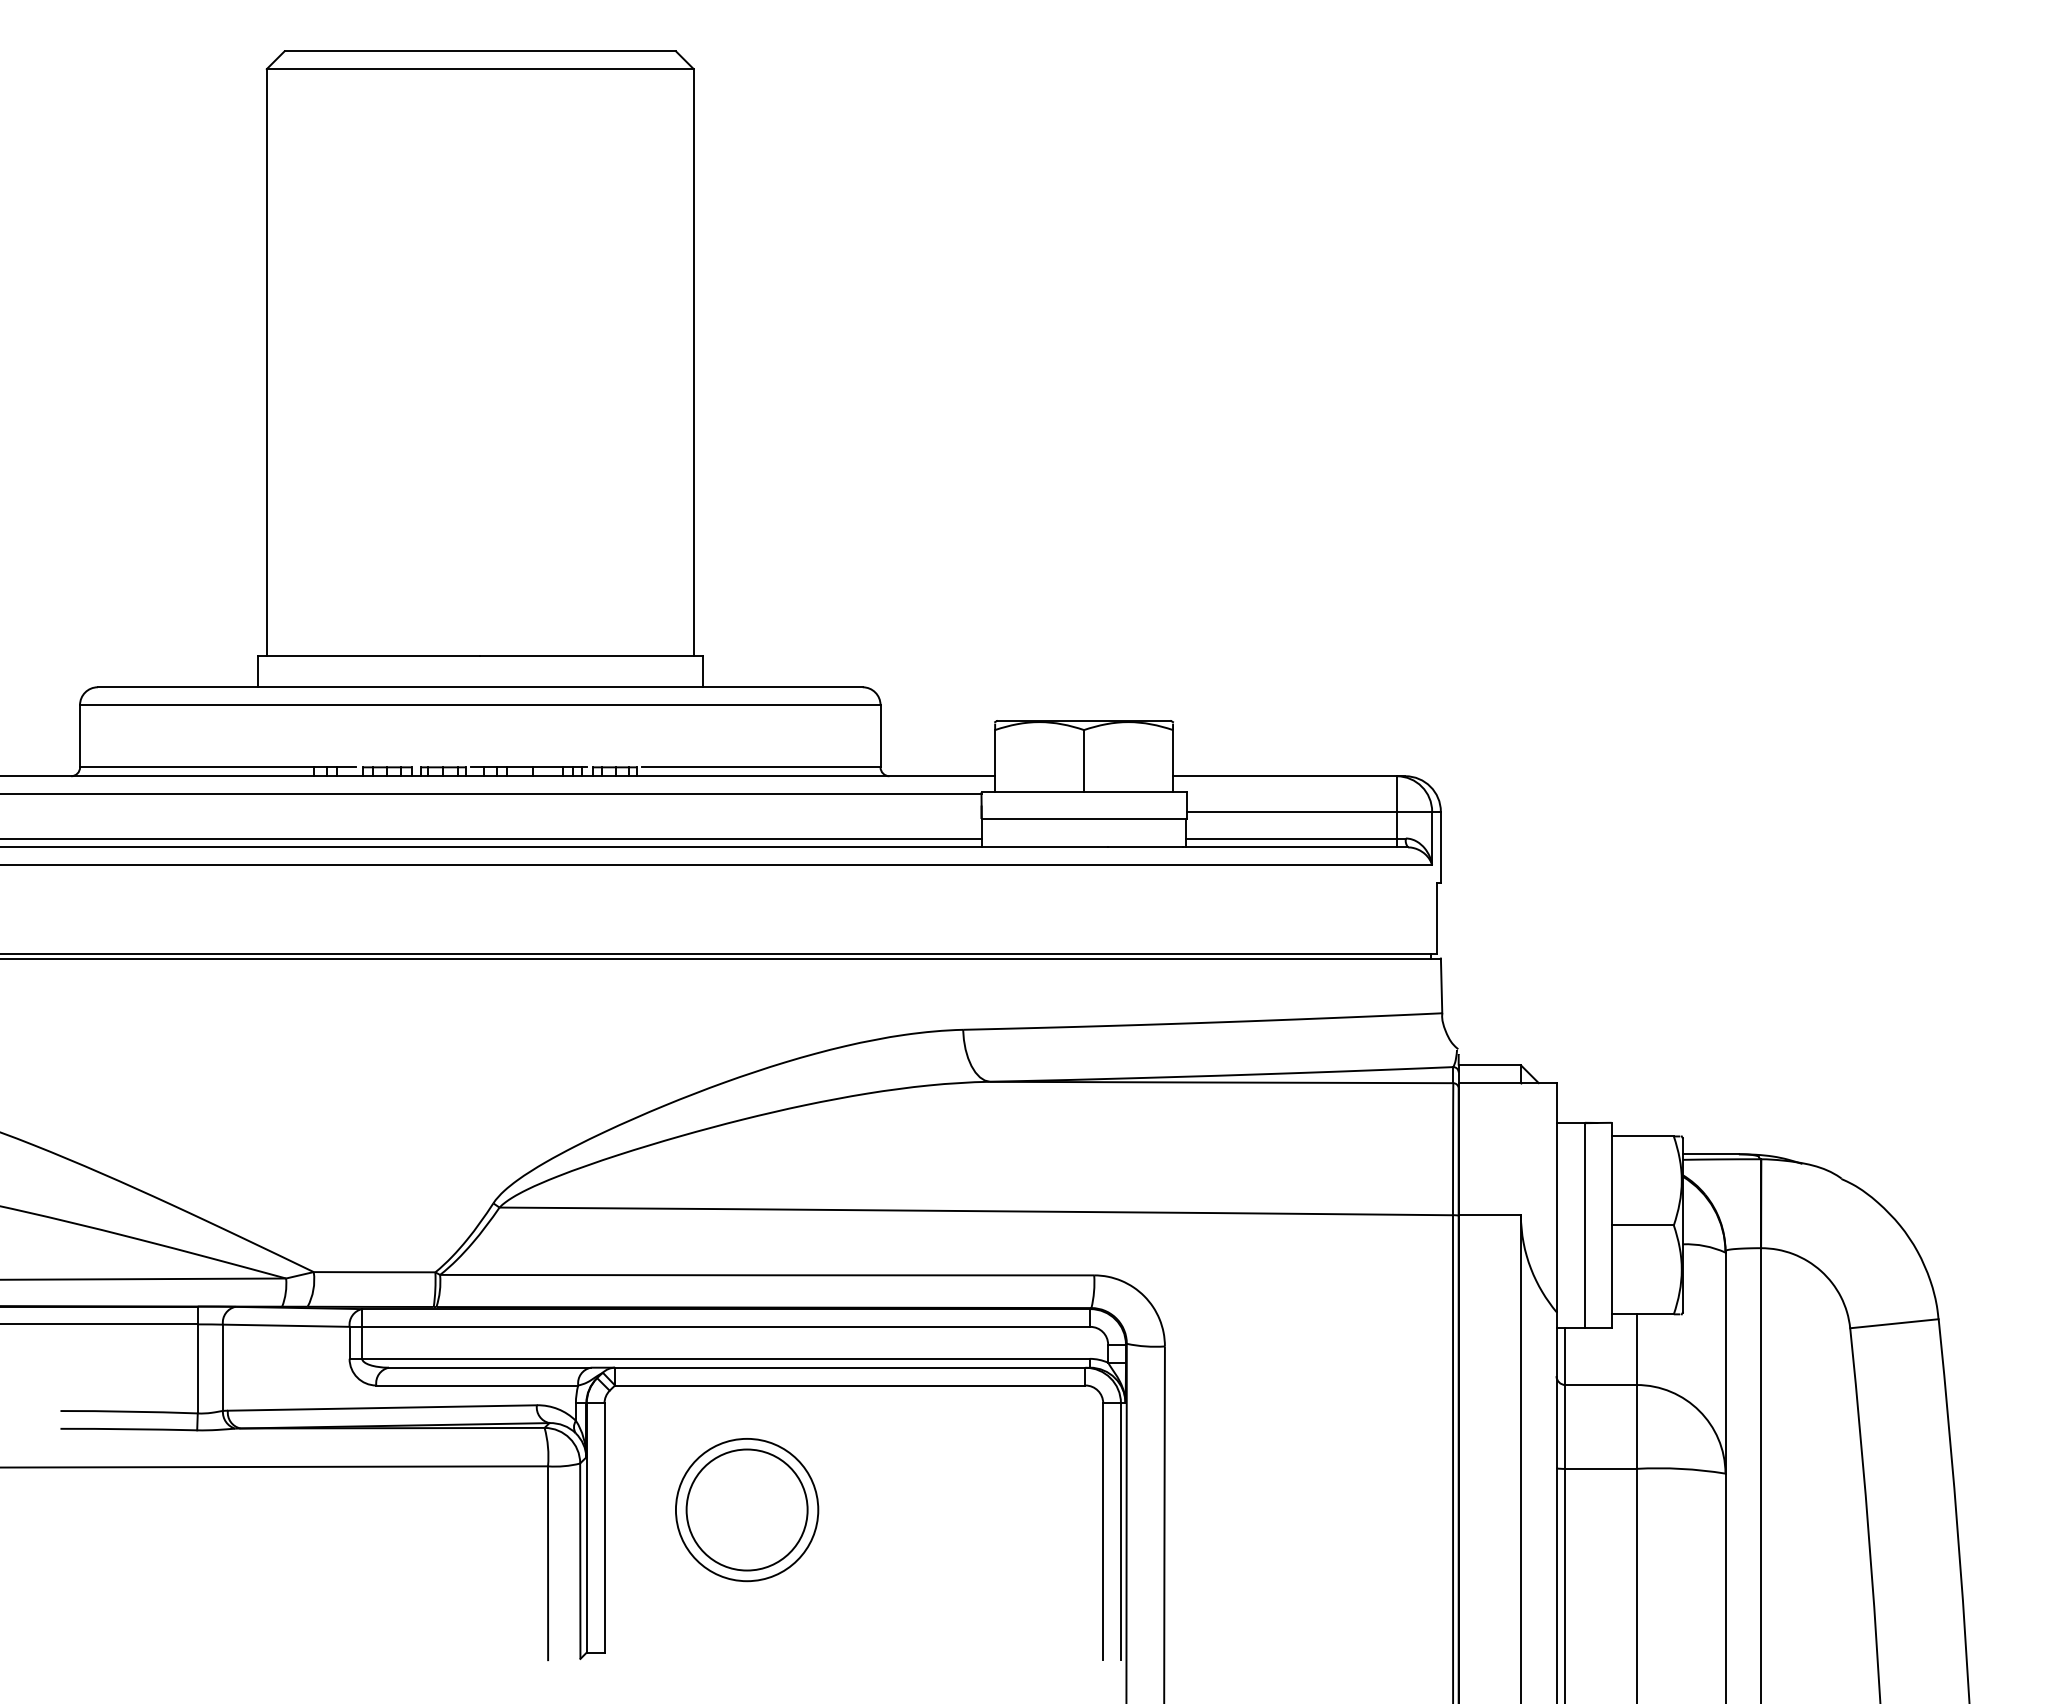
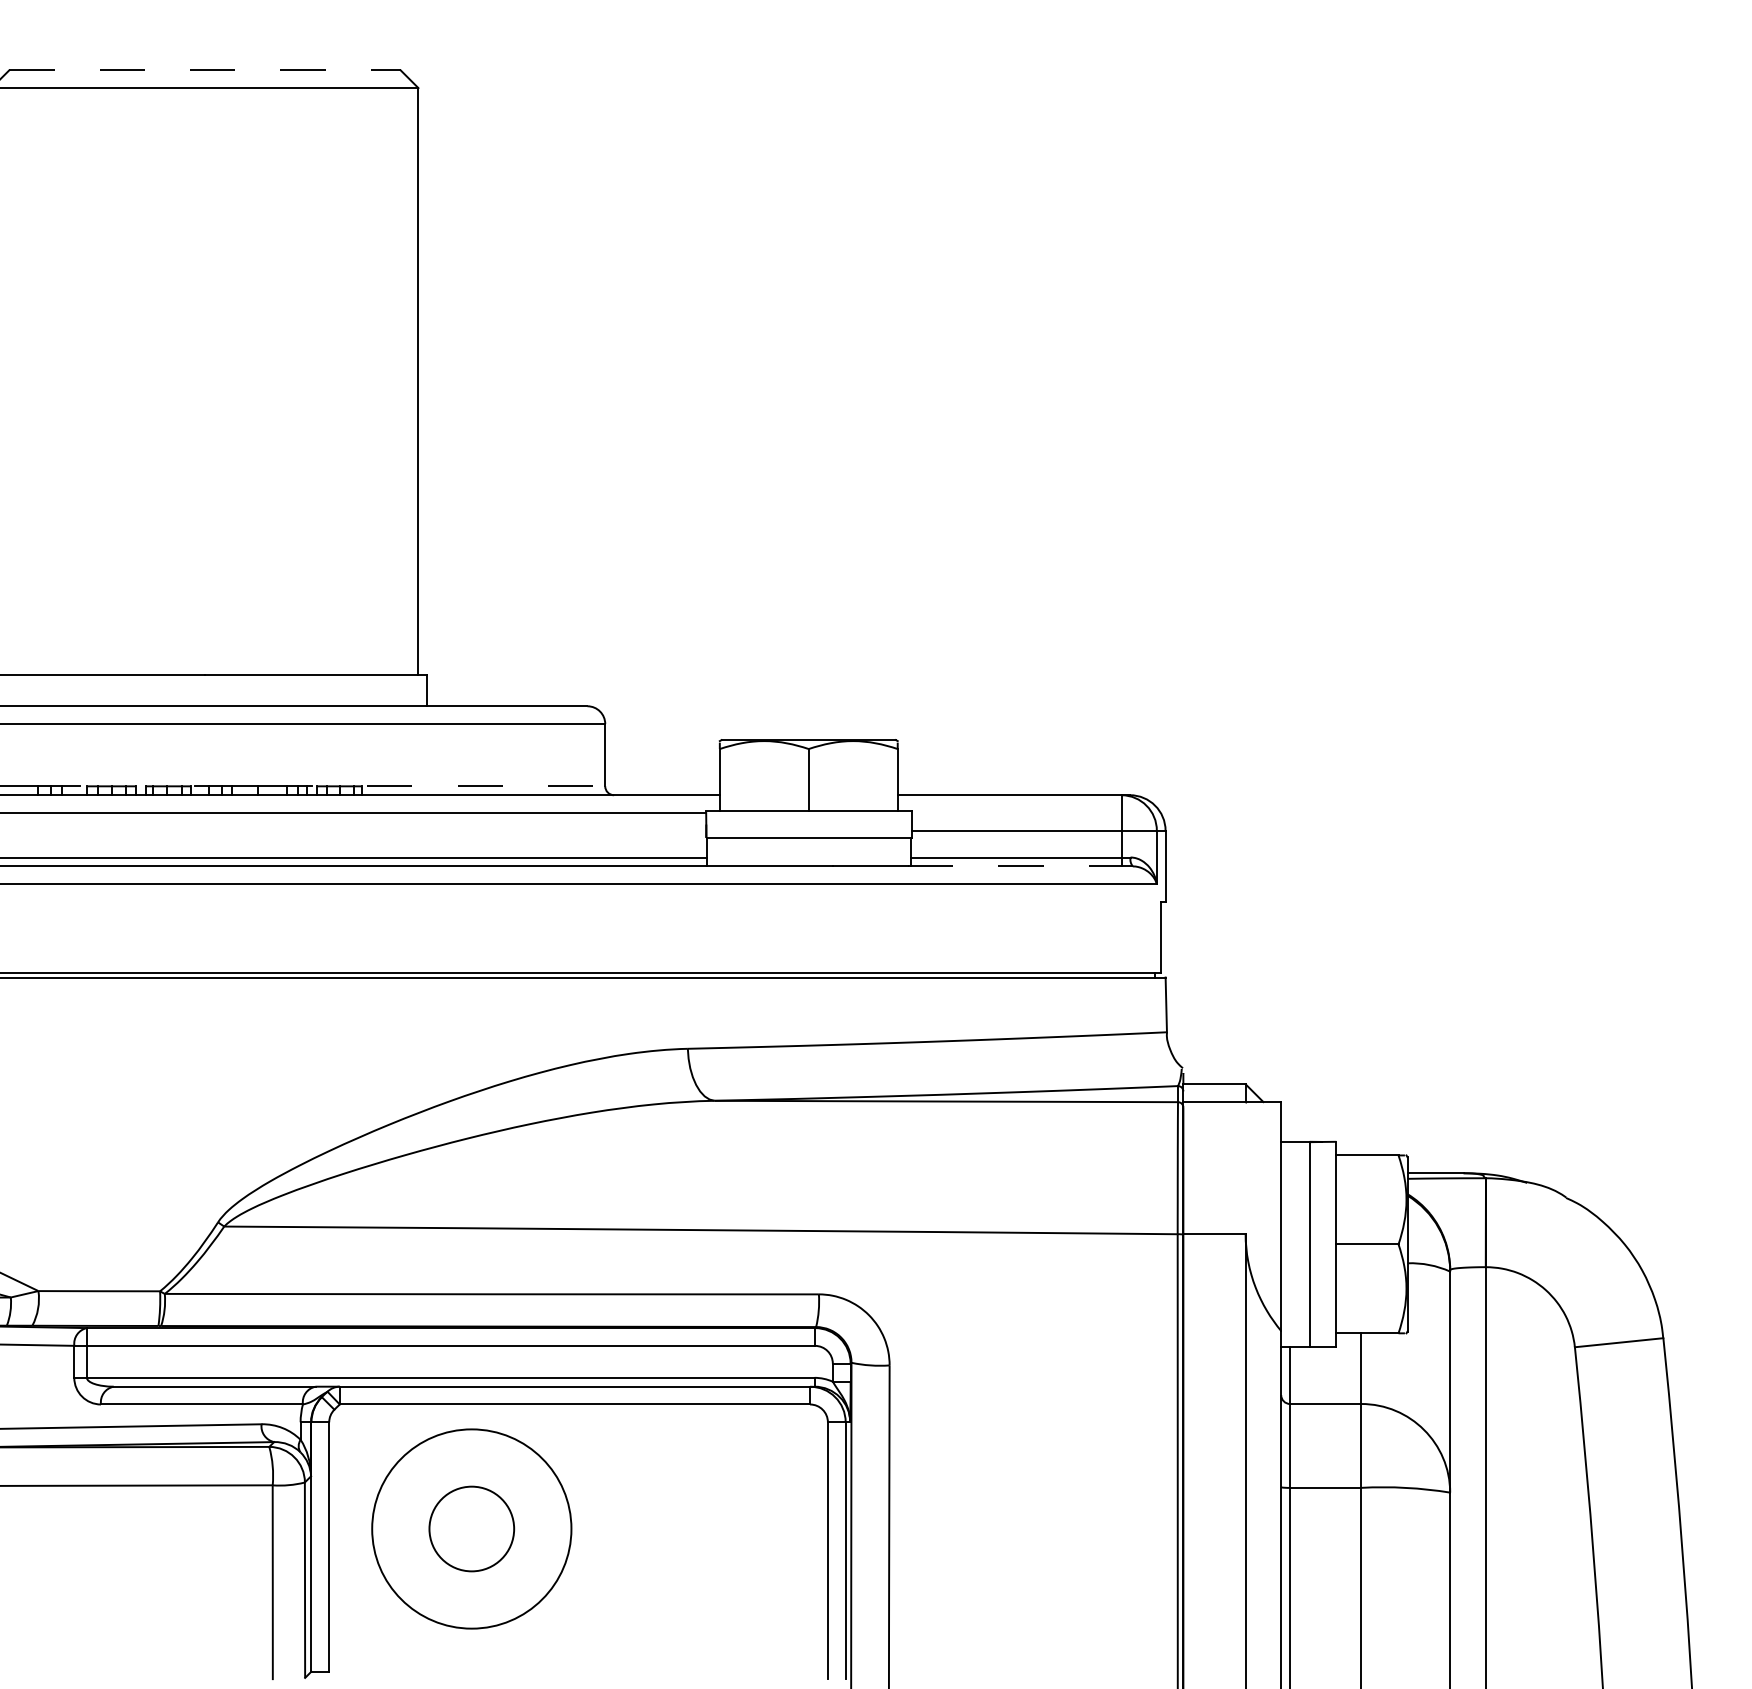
line: (480, 51) -> (205, 70), solid -> dashed
line: (762, 767) -> (487, 786), solid -> dashed
line: (1296, 847) -> (1021, 866), solid -> dashed
circle: (746, 1509) -> (471, 1528), size x0.7
circle: (746, 1509) -> (471, 1528), size x1.4

